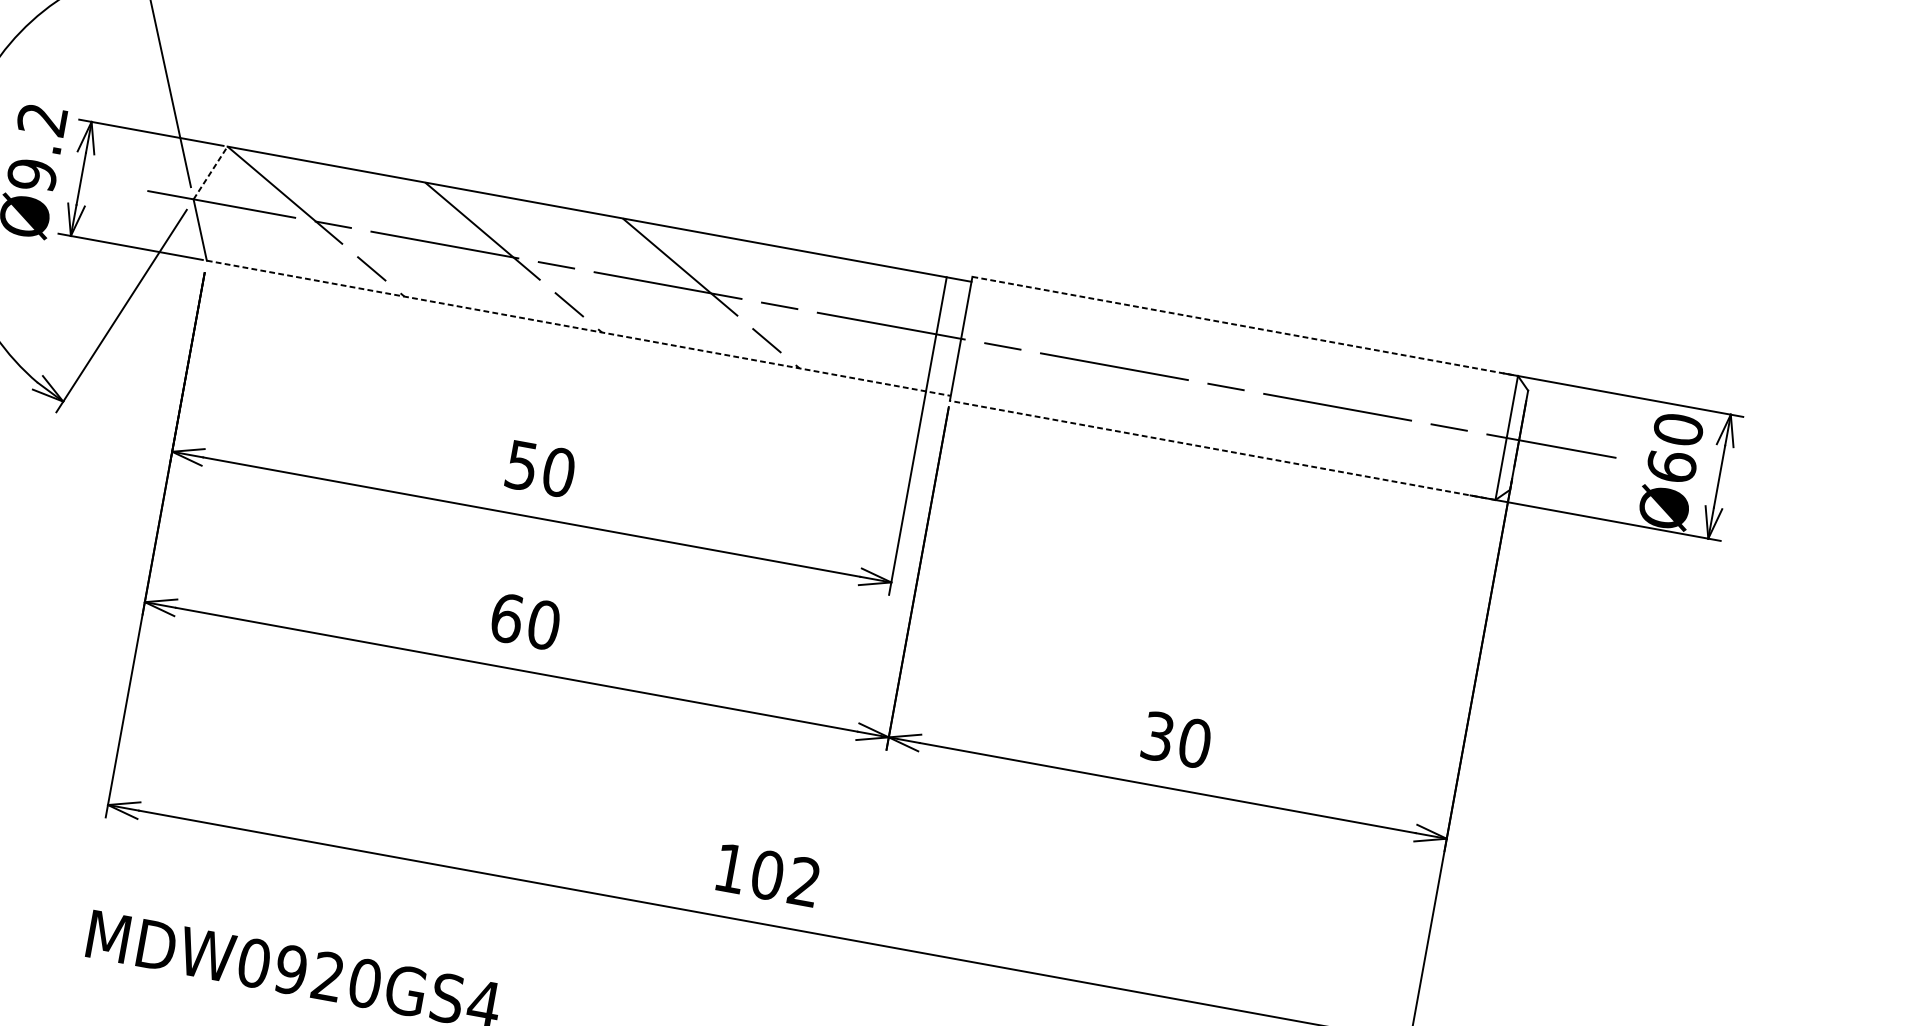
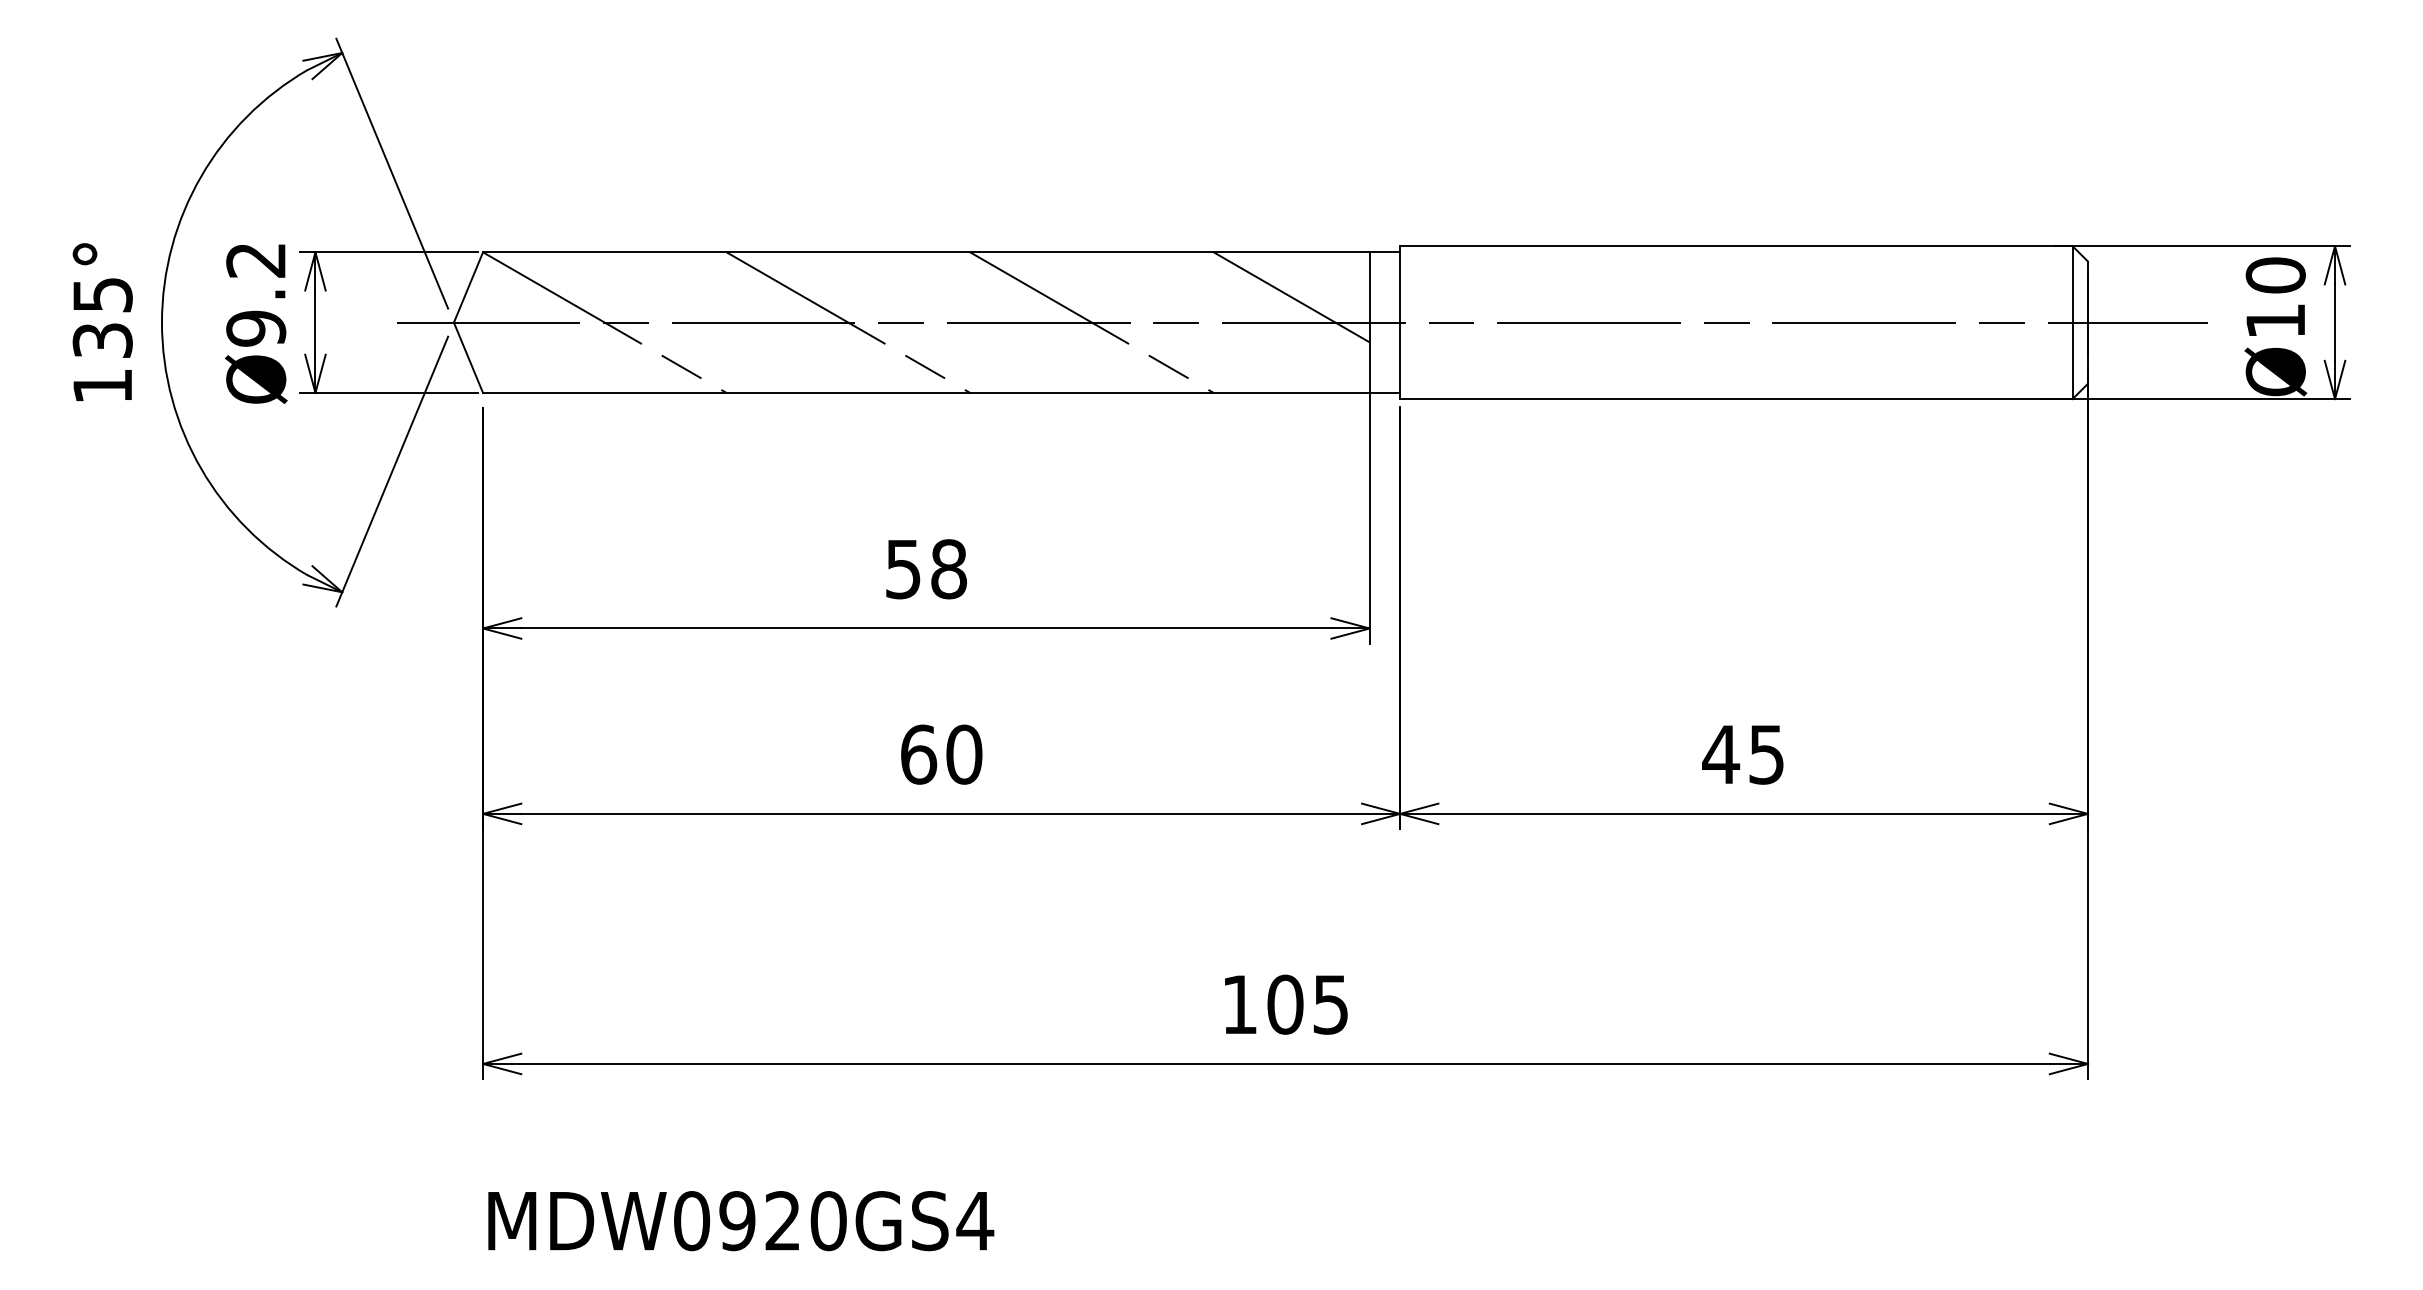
line: (210, 172) -> (468, 287), dashed -> solid
line: (876, 302) -> (1291, 297), added
line: (1245, 326) -> (1736, 246), dashed -> solid
line: (578, 327) -> (941, 392), dashed -> solid
line: (1221, 450) -> (1735, 399), dashed -> solid
text: (1671, 466) -> (2275, 320), Ø60 -> Ø10
text: (559, 472) -> (949, 569), 50 -> 58
text: (1176, 739) -> (1743, 754), 30 -> 45
text: (804, 881) -> (1330, 1004), 102 -> 105

